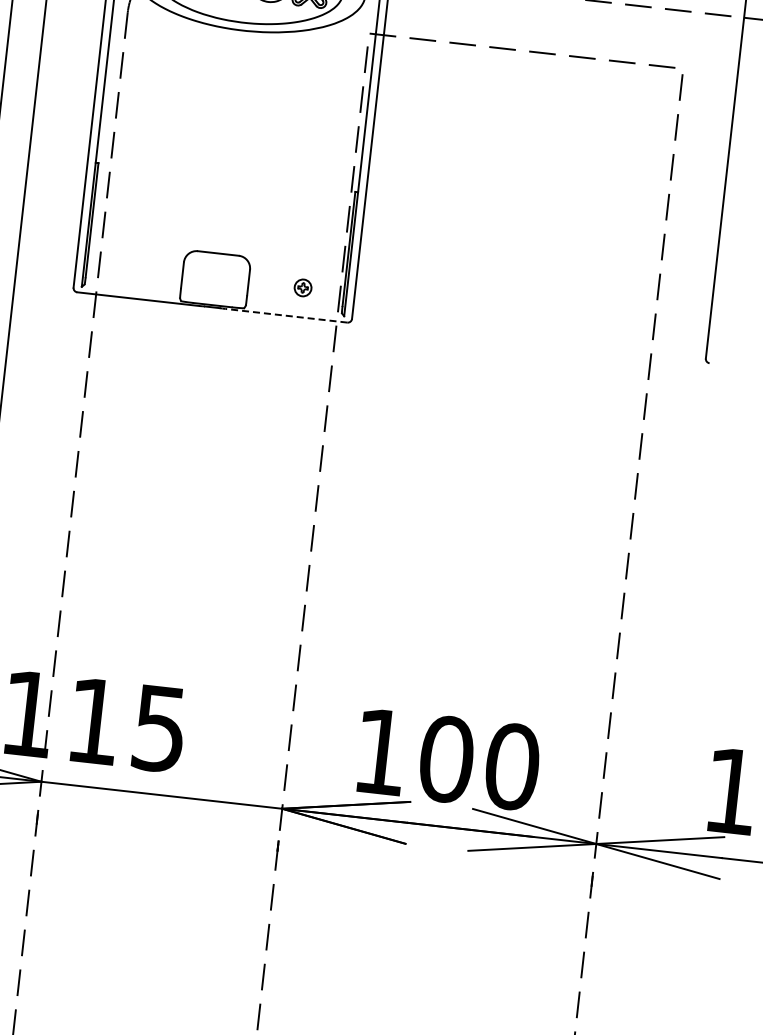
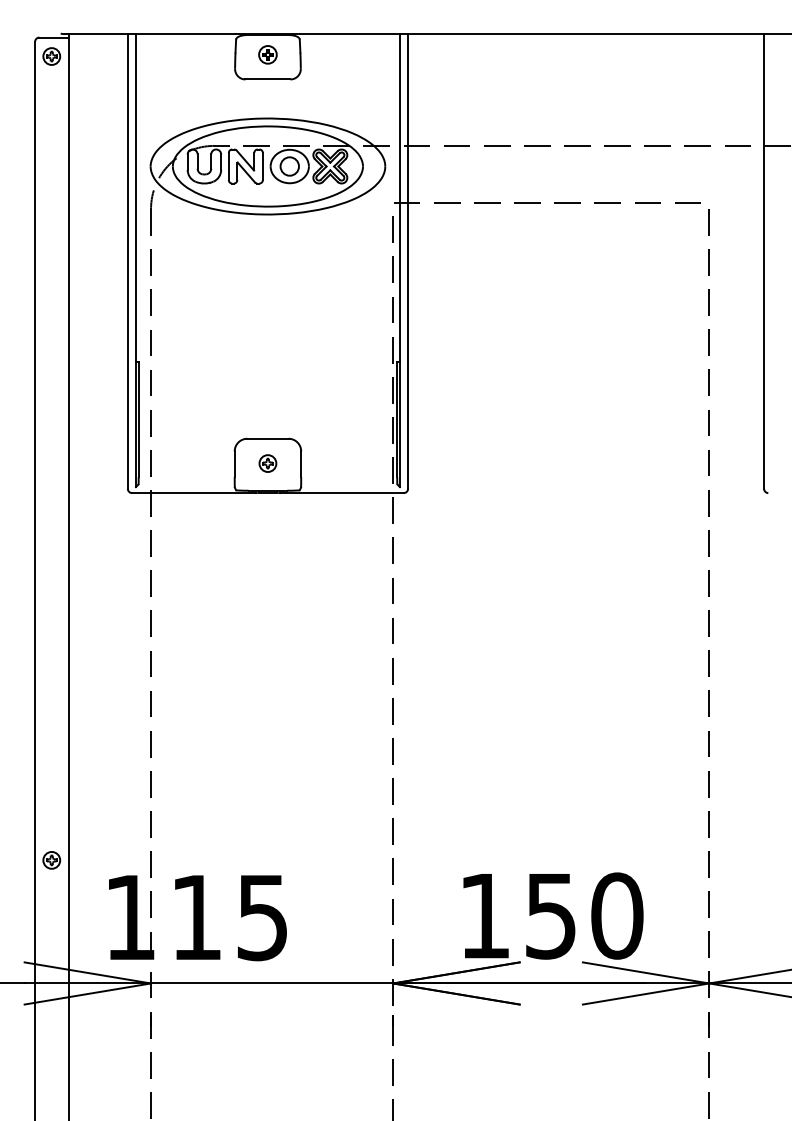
part: (302, 287) -> (267, 463), moved
line: (286, 316) -> (342, 493), dashed -> solid
text: (447, 758) -> (551, 915), 100 -> 150

